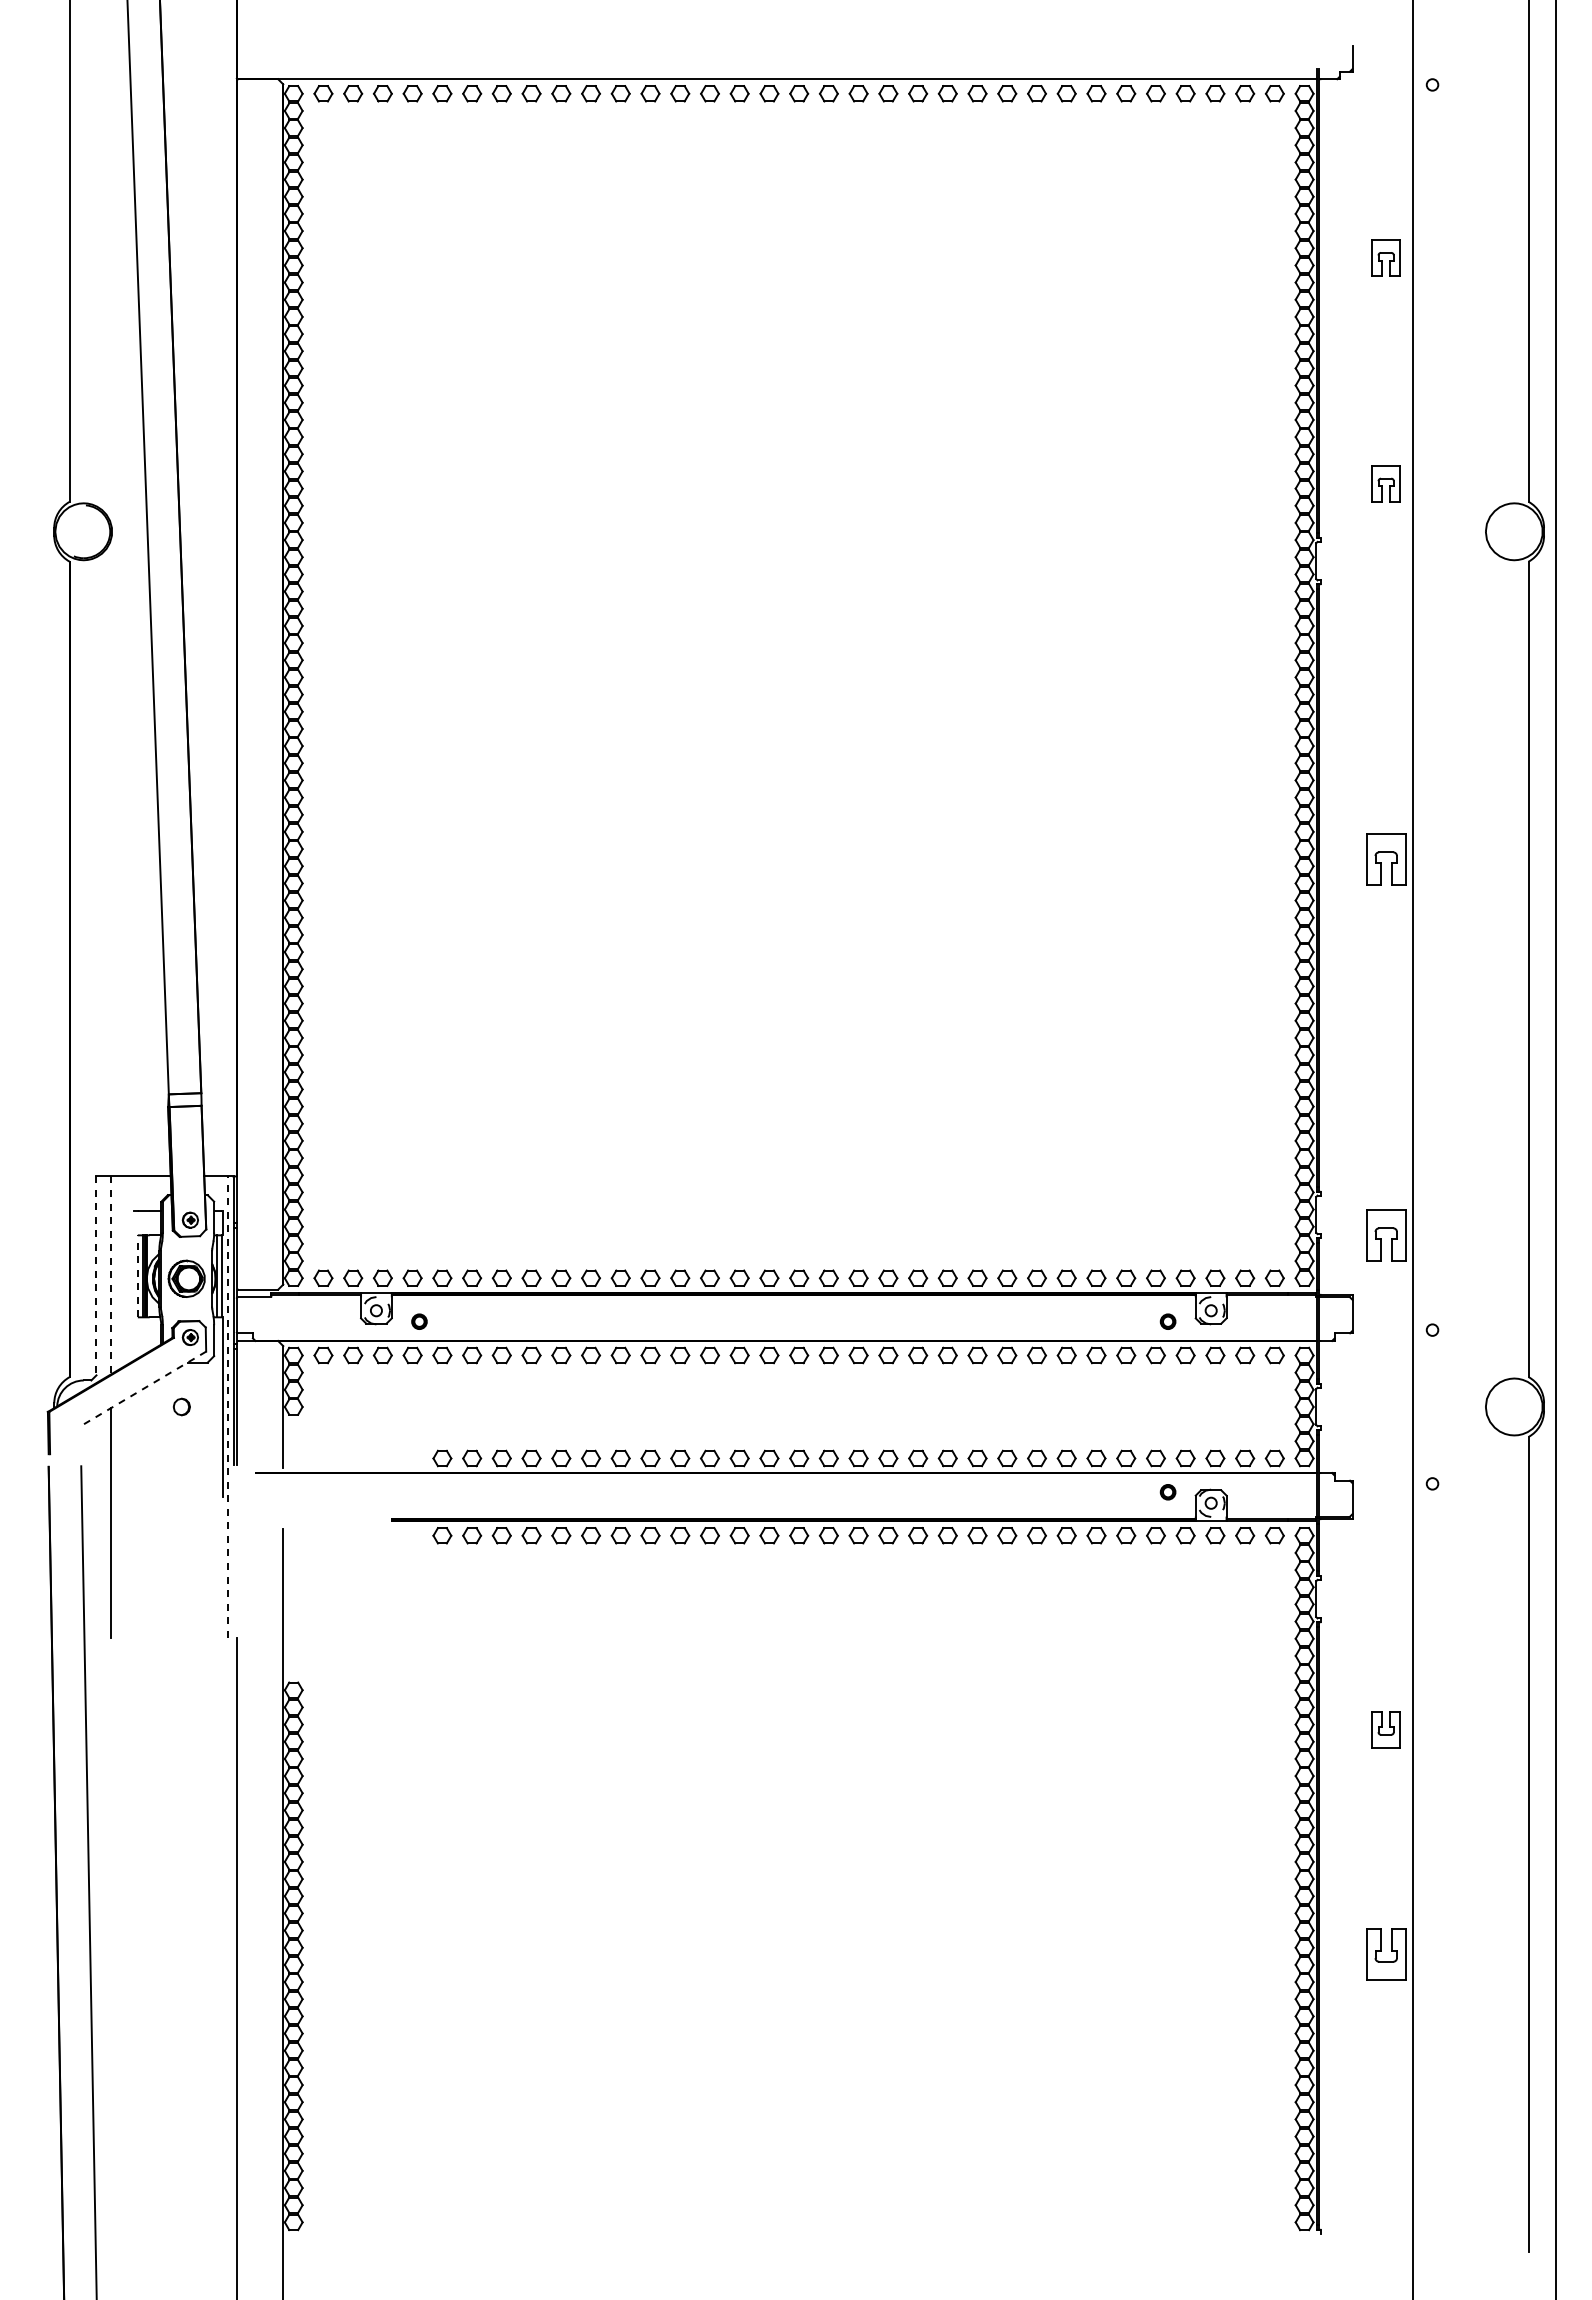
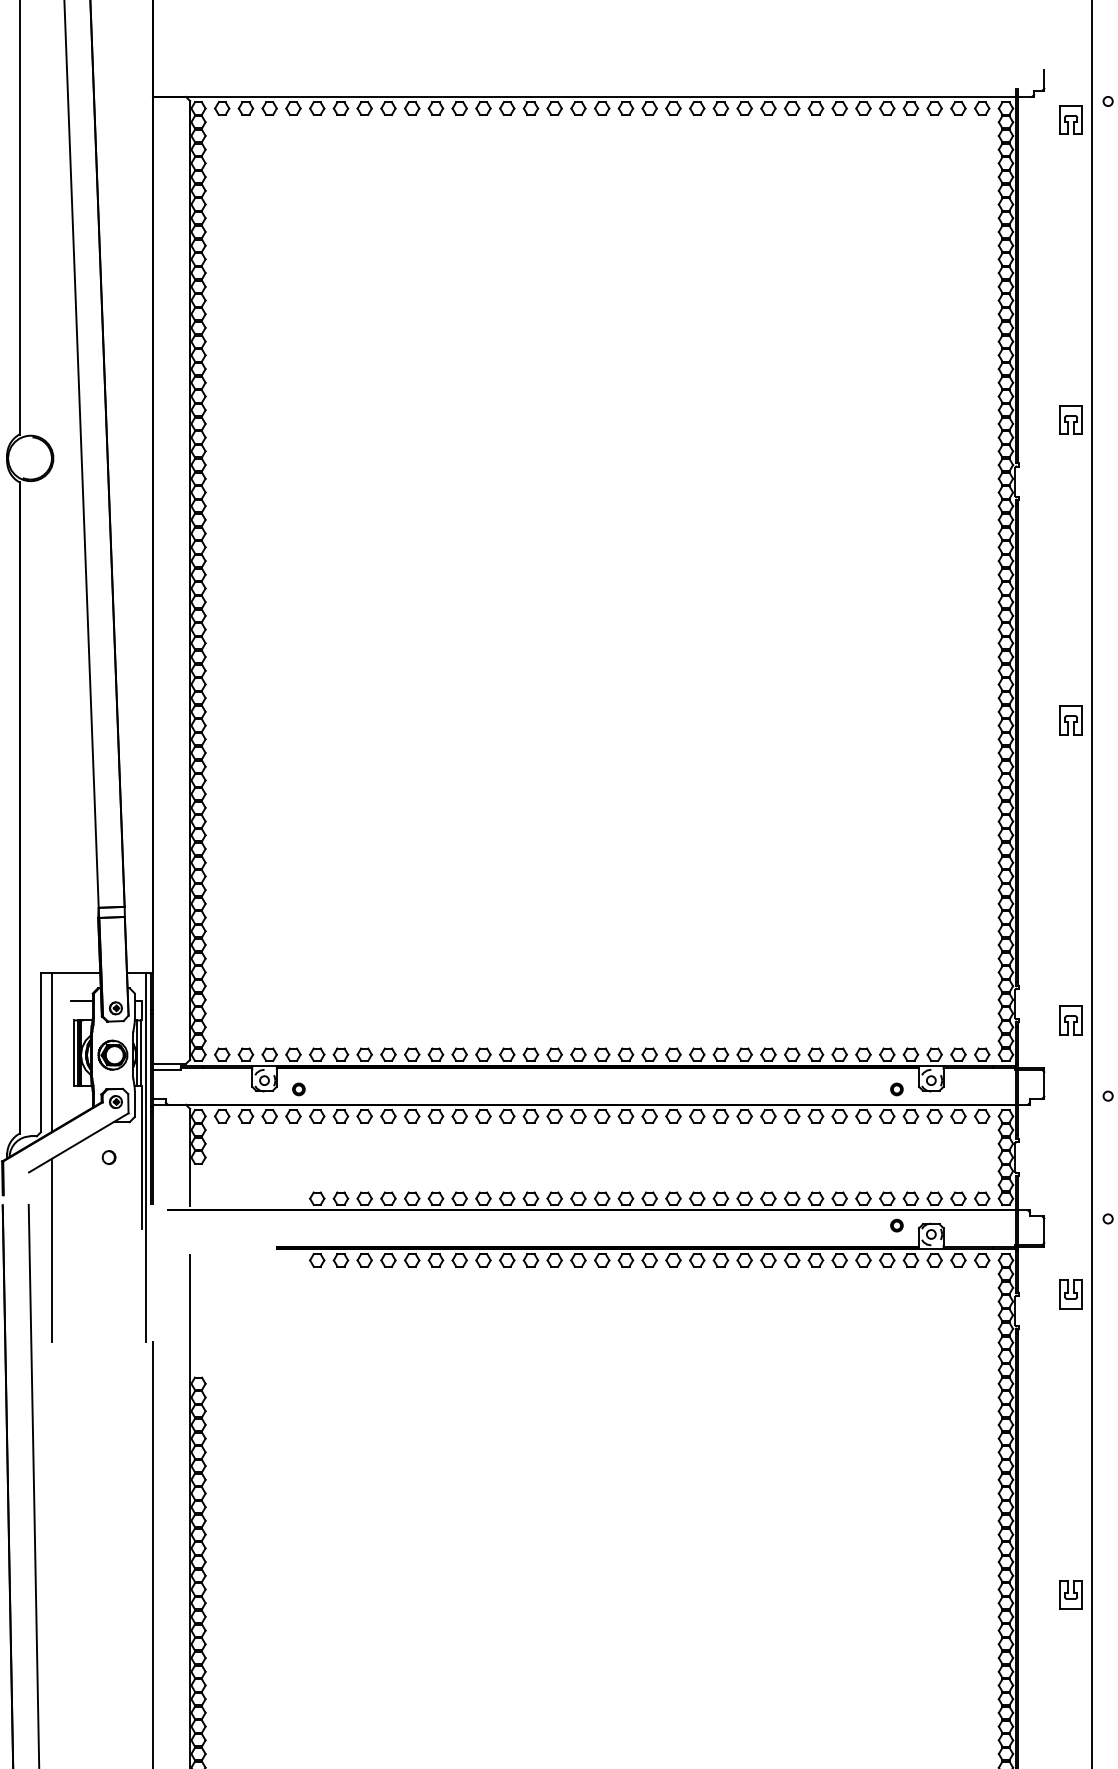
part: (1385, 257) -> (1070, 119), moved
part: (1385, 859) -> (1070, 720), size x0.71
part: (1385, 1234) -> (1070, 1019), size x0.71
line: (96, 1276) -> (40, 1053), dashed -> solid
line: (110, 1276) -> (52, 1053), dashed -> solid
line: (137, 1276) -> (73, 1053), dashed -> solid
line: (143, 1388) -> (78, 1142), dashed -> solid
line: (228, 1407) -> (146, 1157), dashed -> solid
part: (1385, 1729) -> (1070, 1294), moved
part: (1385, 1953) -> (1070, 1594), size x0.71

